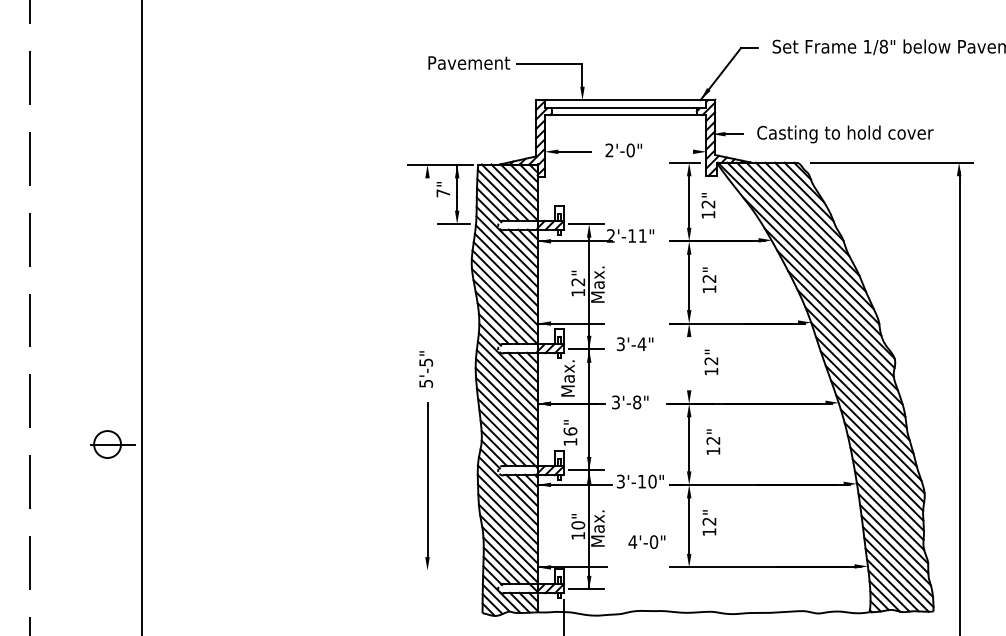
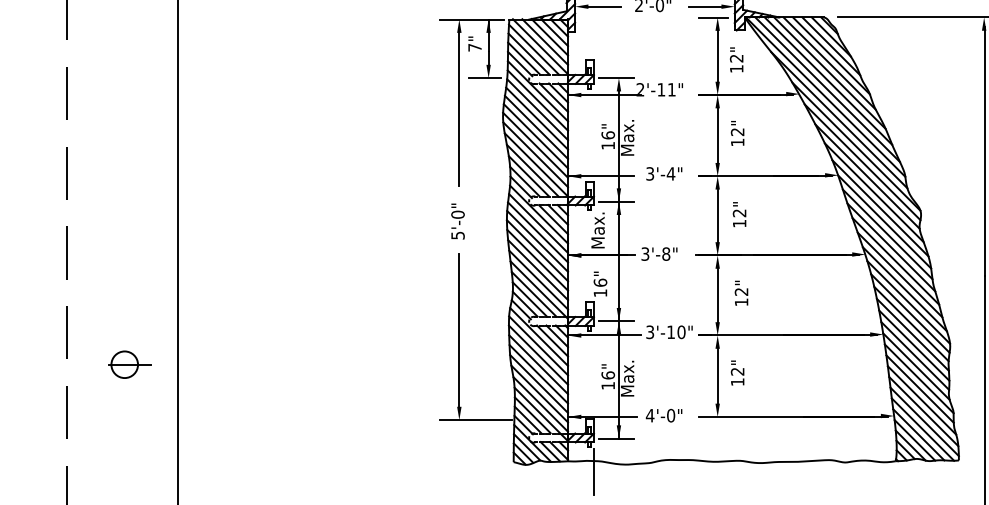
line: (676, 151) -> (705, 6), added
line: (427, 255) -> (459, 109), added
text: (578, 282) -> (608, 135), 12" -> 16"
text: (635, 344) -> (664, 174), moved
text: (426, 362) -> (458, 214), 5'-5" -> 5'-0"
line: (689, 363) -> (717, 215), added
part: (112, 444) -> (129, 364), moved
text: (577, 525) -> (607, 375), 10" -> 16"
text: (646, 541) -> (663, 415), moved
line: (444, 570) -> (476, 420), added

